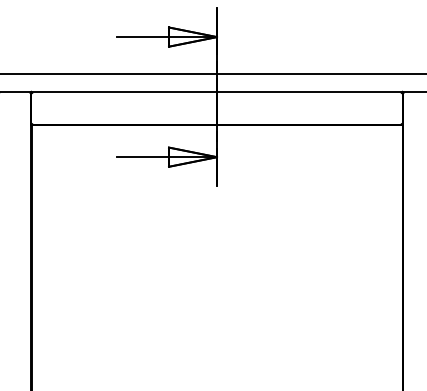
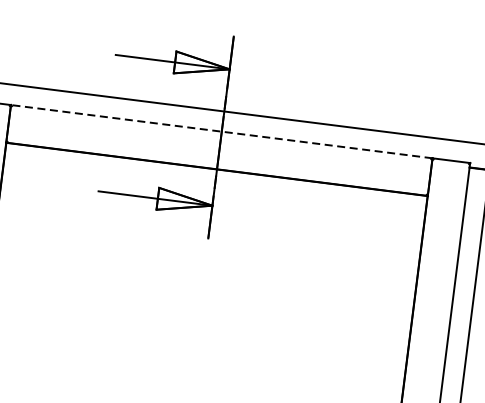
line: (216, 91) -> (221, 131), solid -> dashed

